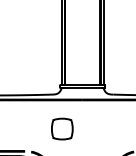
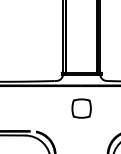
part: (62, 128) -> (81, 108), moved

